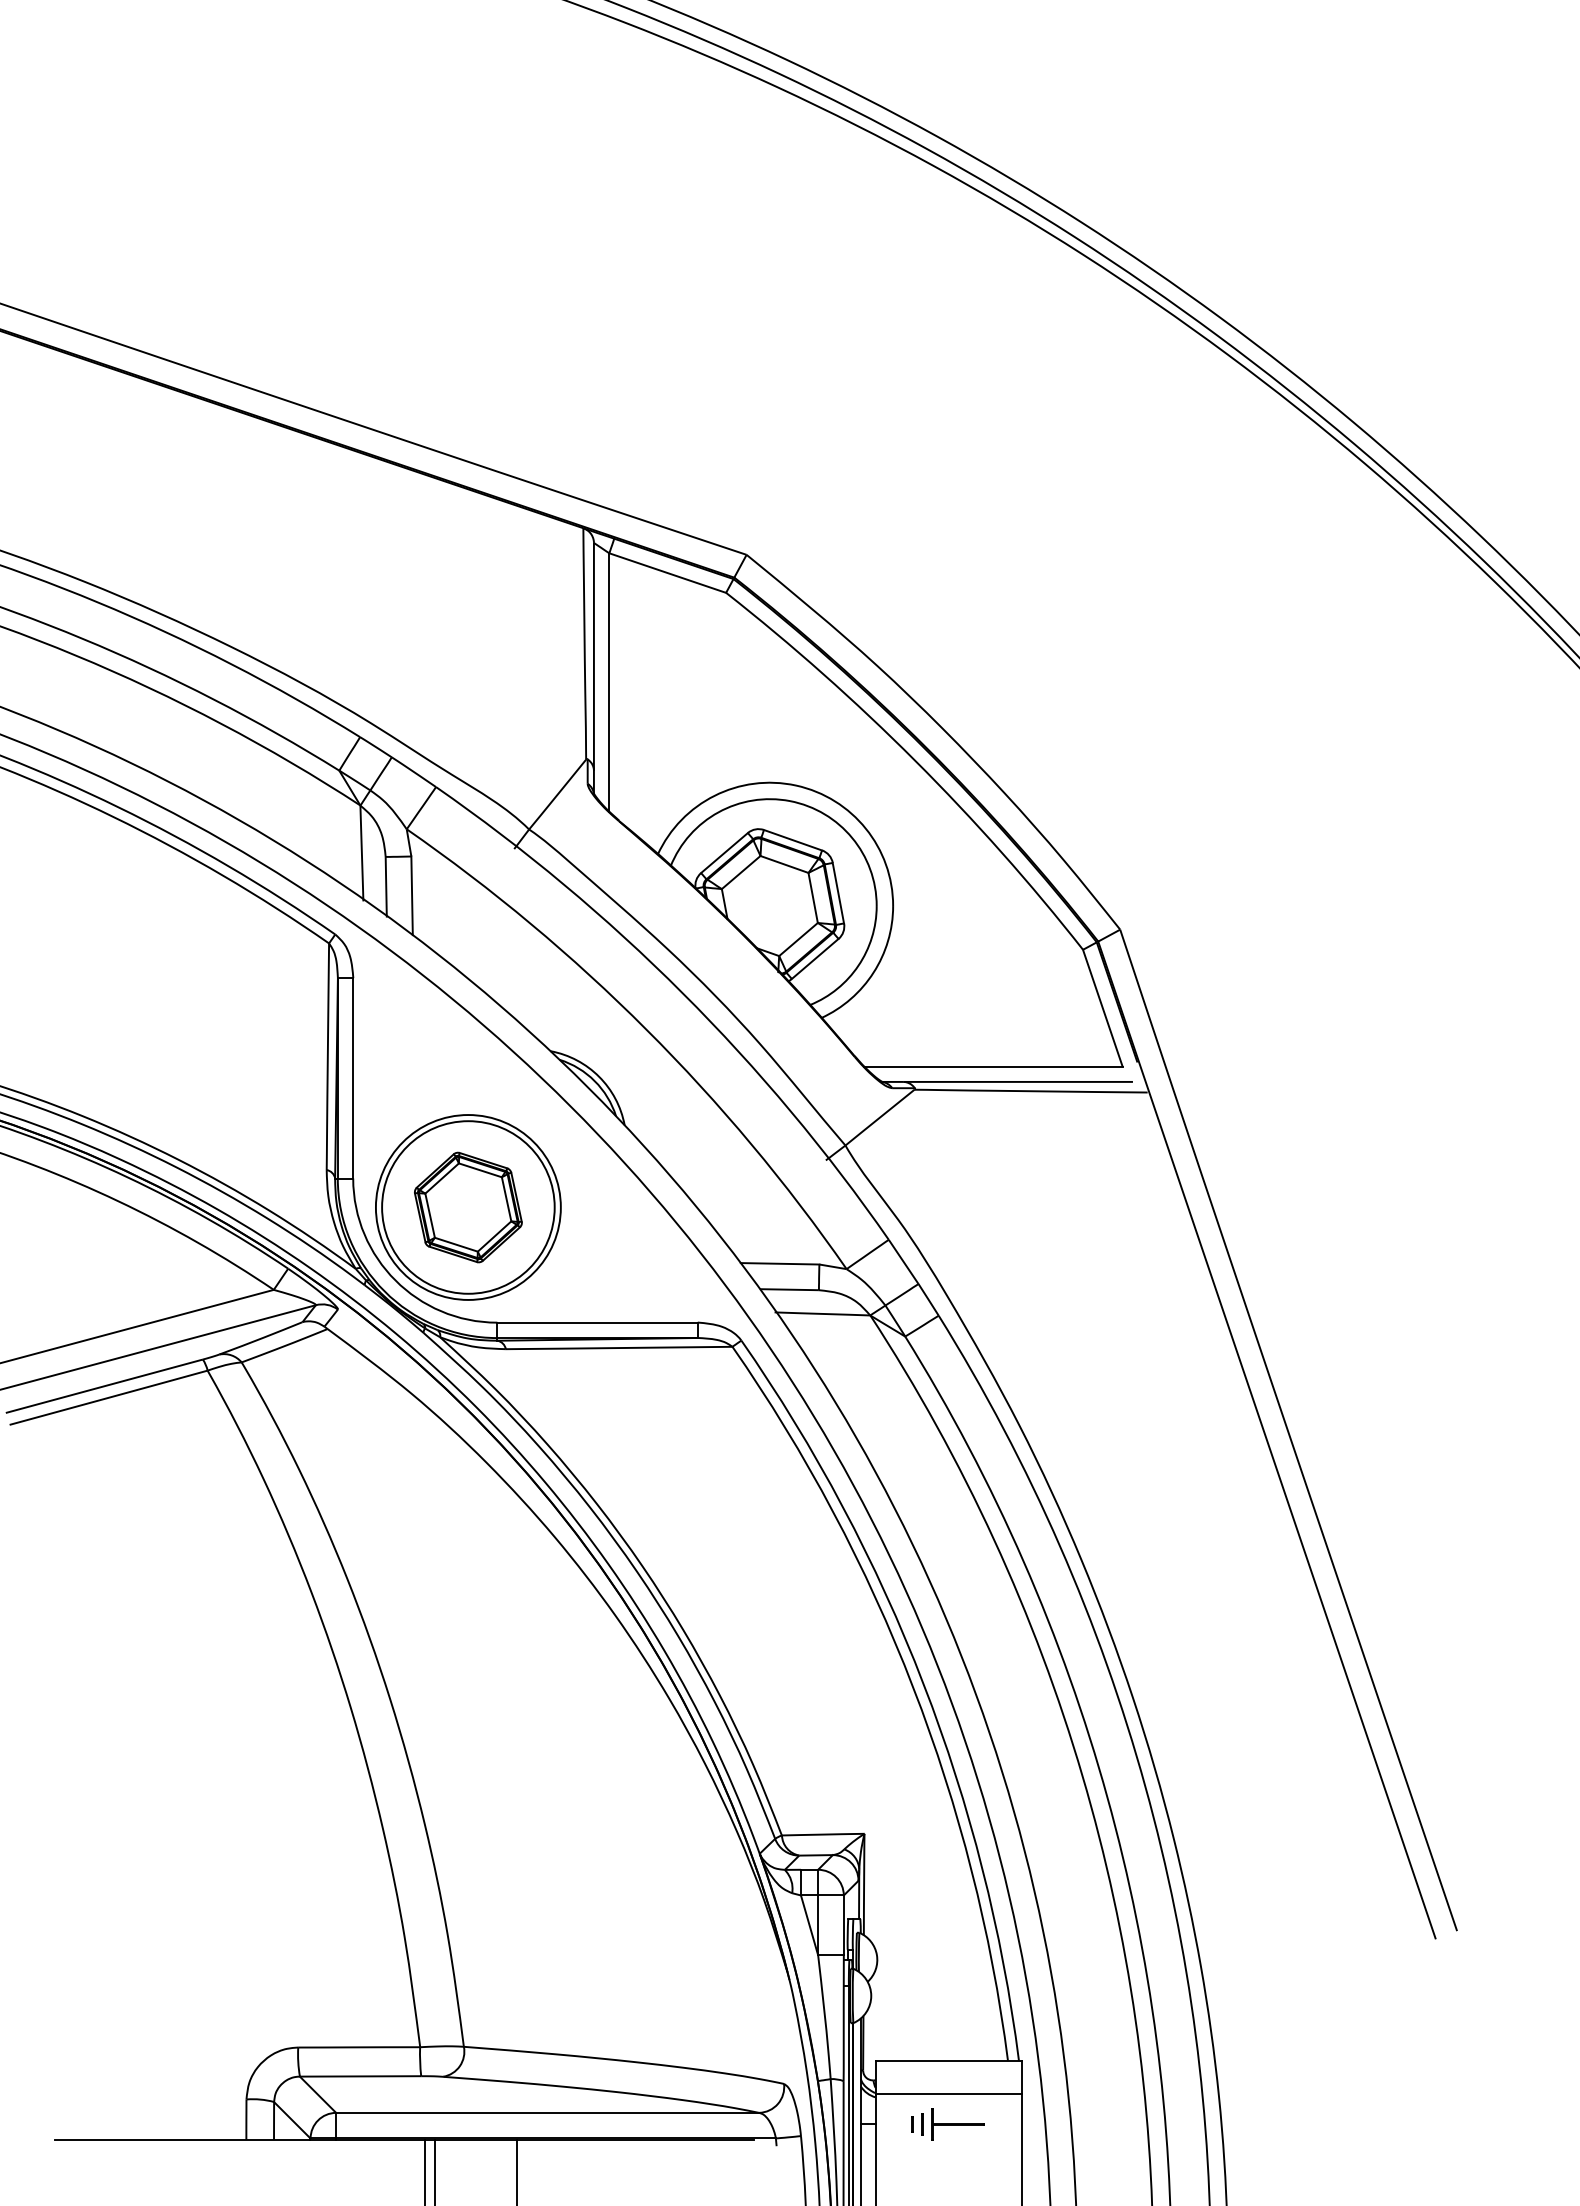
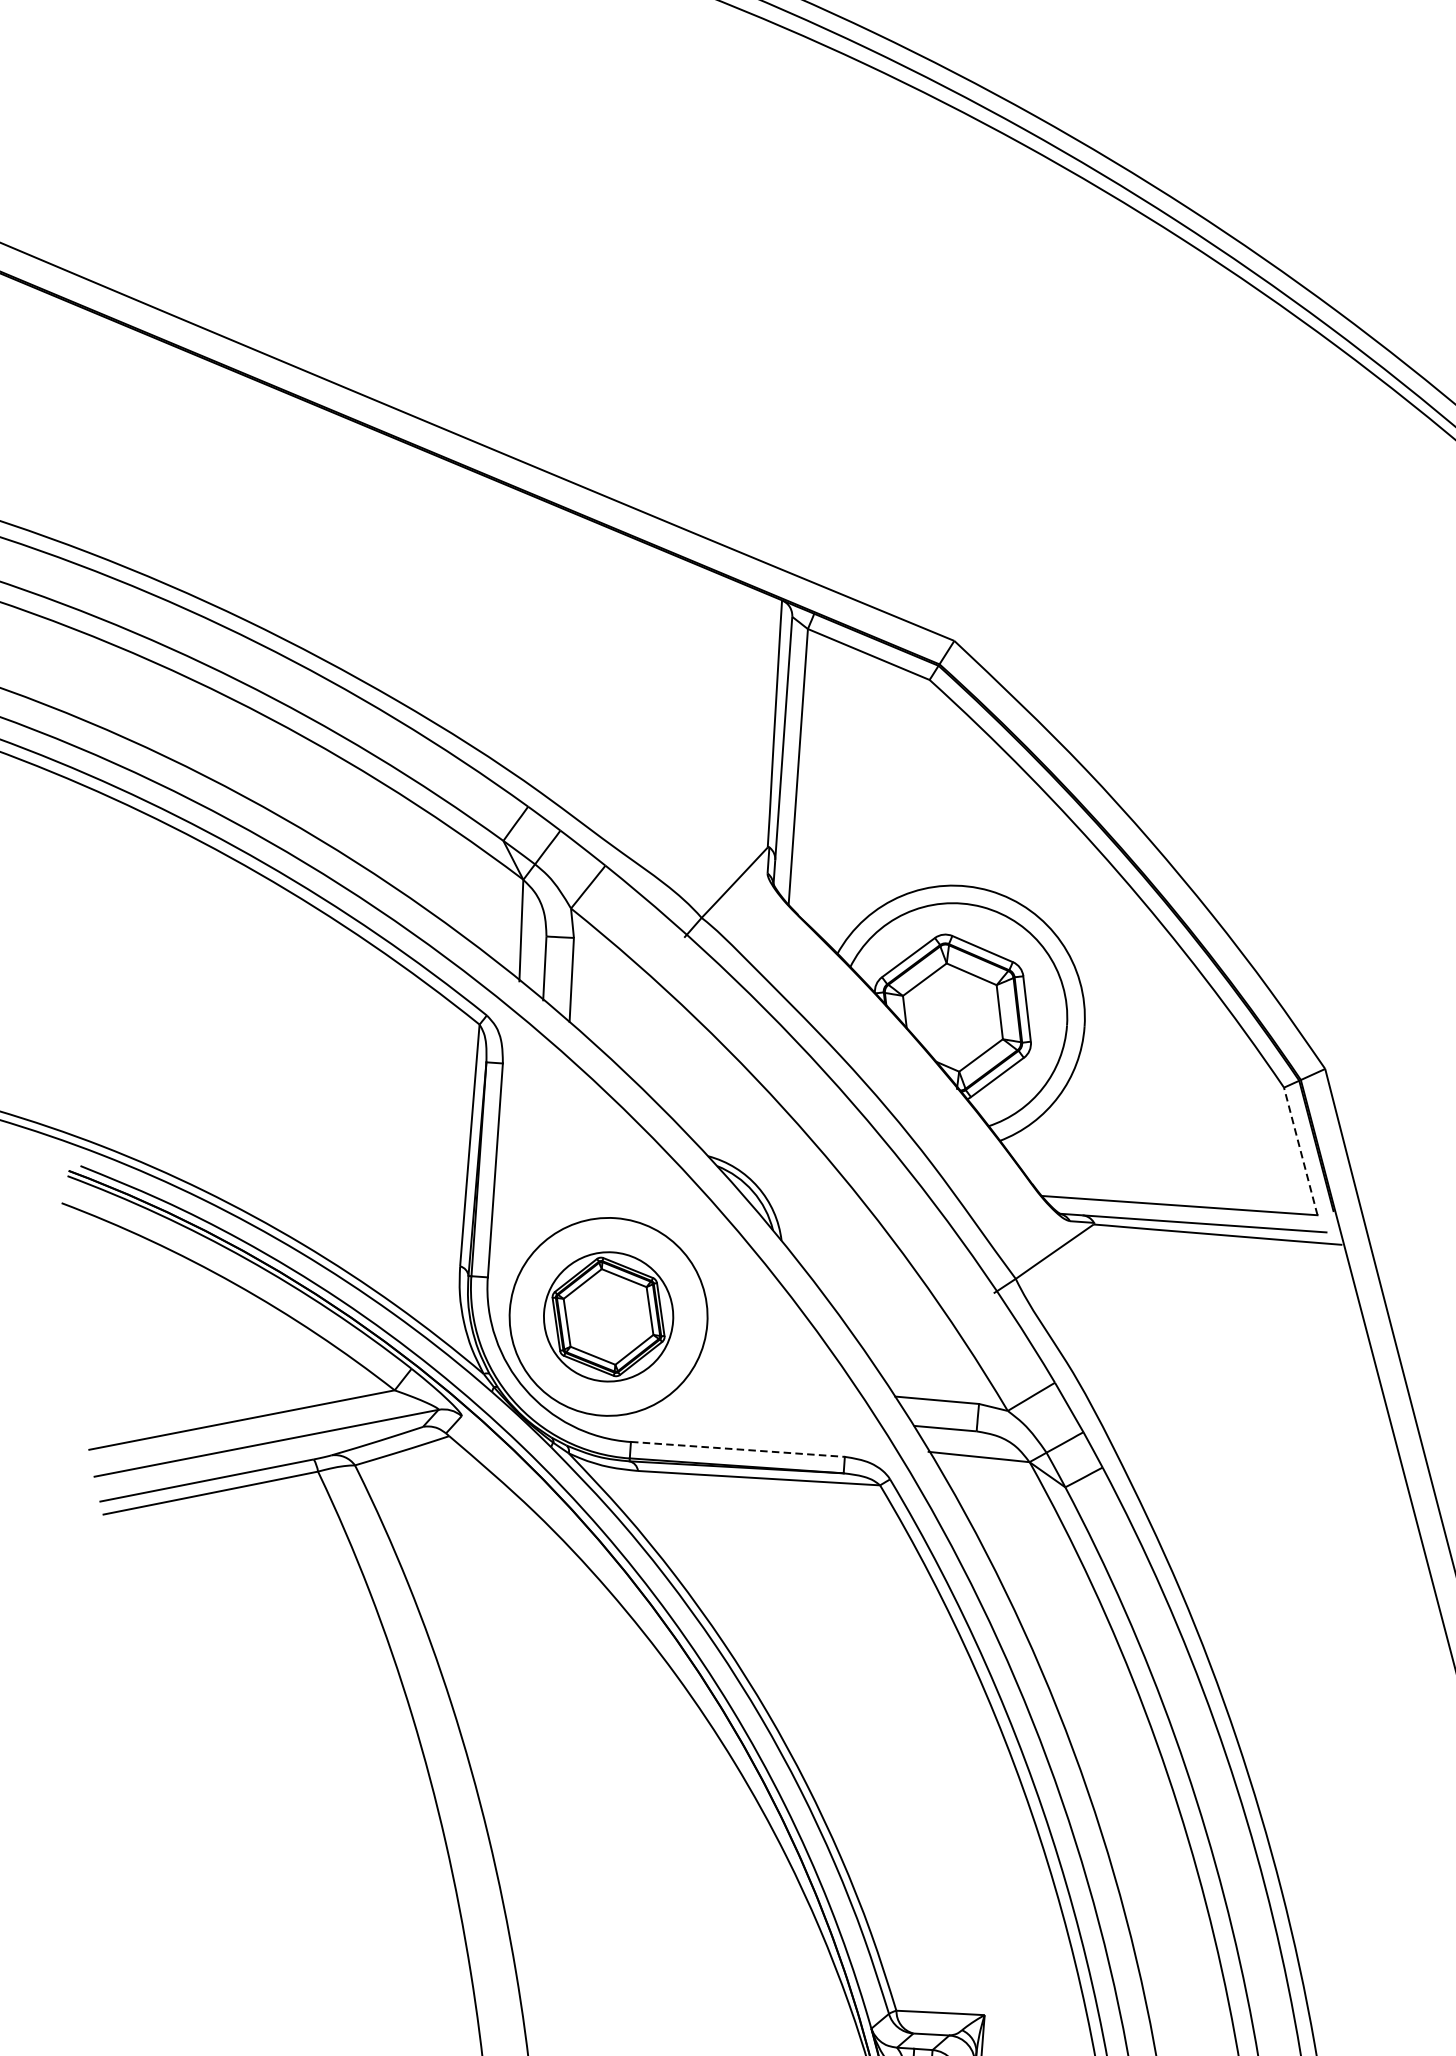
line: (1102, 1008) -> (1300, 1151), solid -> dashed
circle: (468, 1207) -> (608, 1316), size x0.7
line: (598, 1322) -> (738, 1449), solid -> dashed

